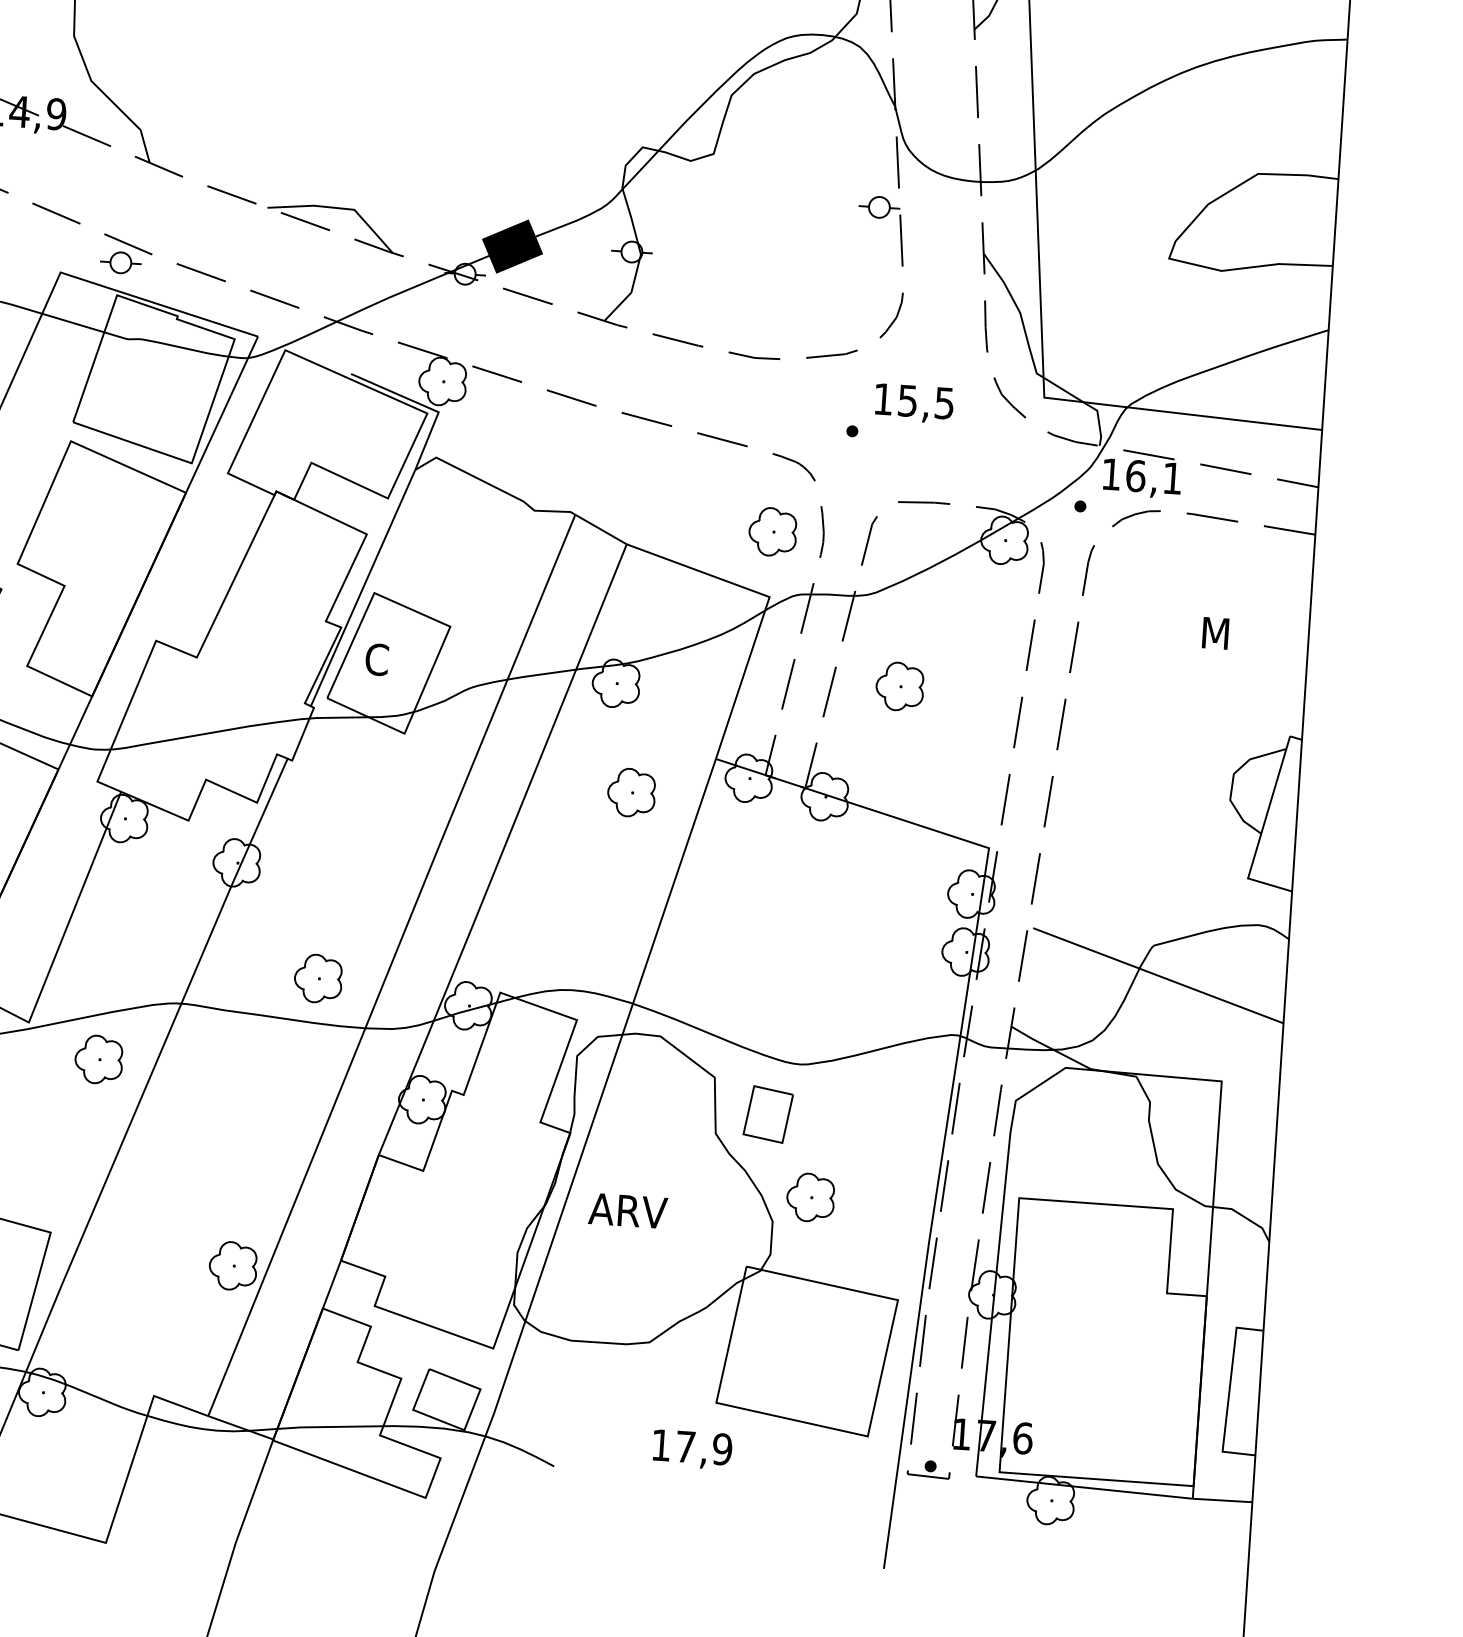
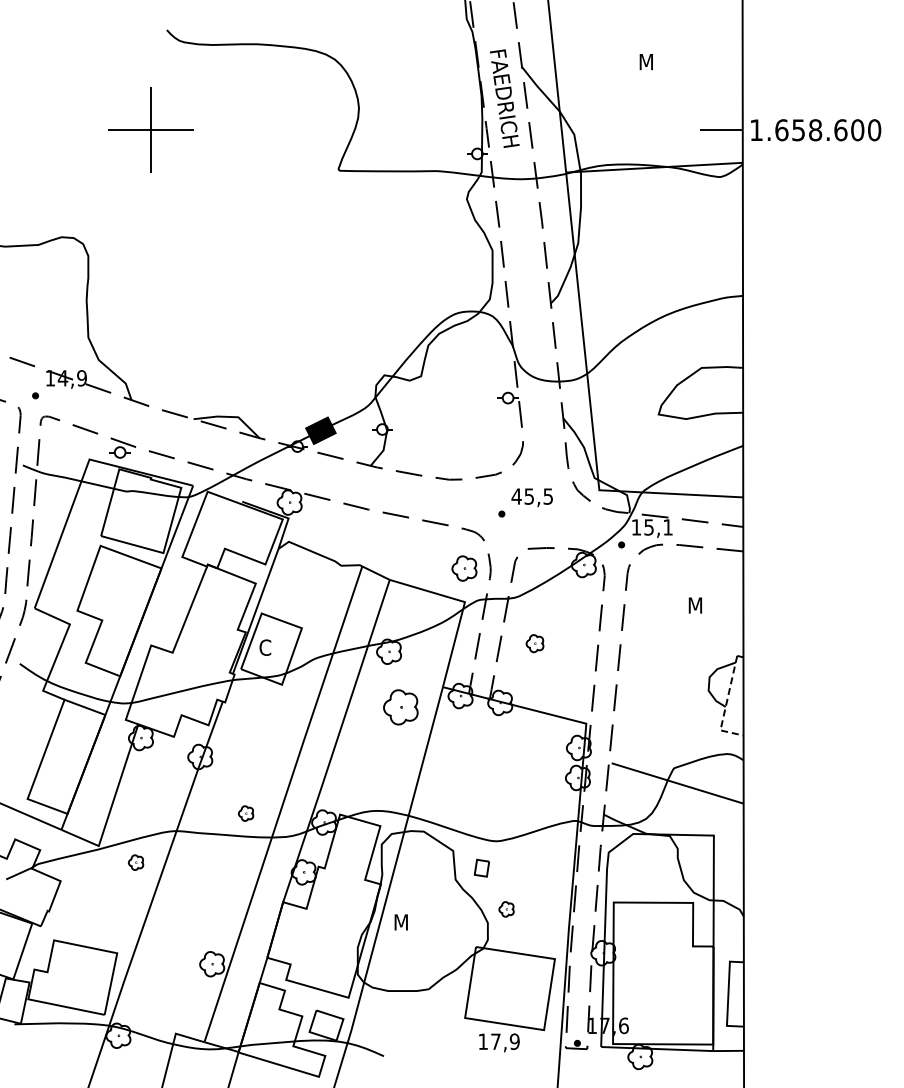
text: (882, 399) -> (516, 496), 15,5 -> 45,5
text: (1136, 476) -> (649, 527), 16,1 -> 15,1
part: (898, 686) -> (534, 643), size x0.7
part: (631, 792) -> (400, 707), size x1.4
line: (1262, 830) -> (726, 705), solid -> dashed
part: (317, 978) -> (245, 813), size x0.6
part: (97, 1059) -> (135, 862), size x0.6
part: (767, 1115) -> (481, 868), size x0.6
part: (810, 1197) -> (506, 909), size x0.6
text: (628, 1211) -> (413, 922), ARV -> M
text: (692, 1448) -> (499, 1042), moved

